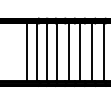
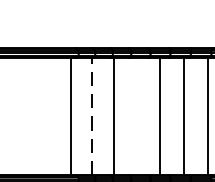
line: (27, 52) -> (52, 116), removed
line: (46, 52) -> (91, 116), solid -> dashed
line: (68, 52) -> (136, 116), removed

